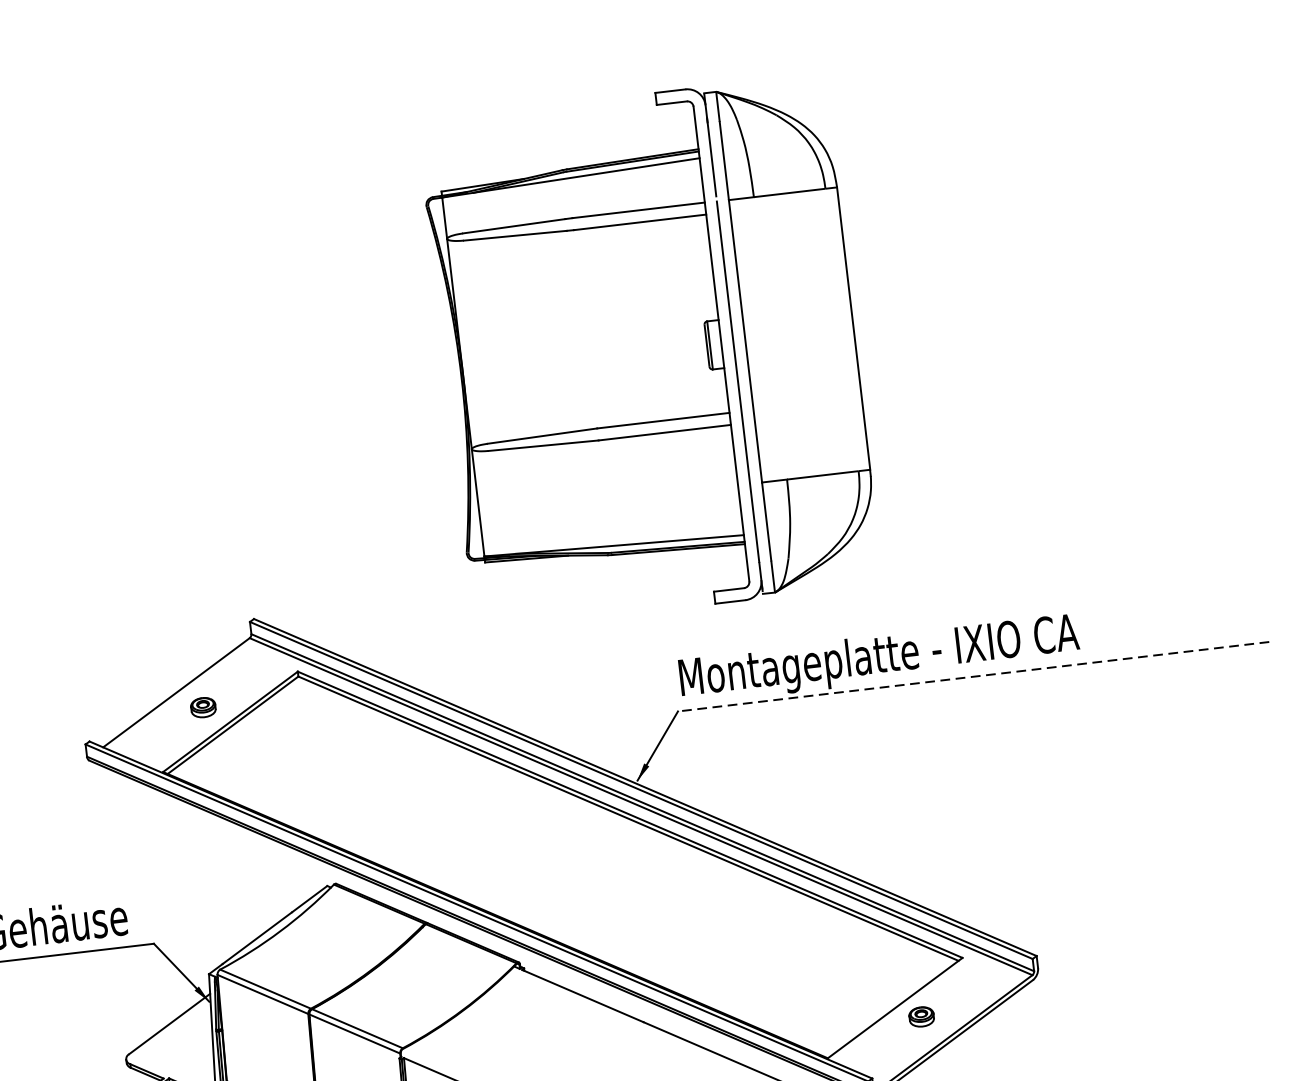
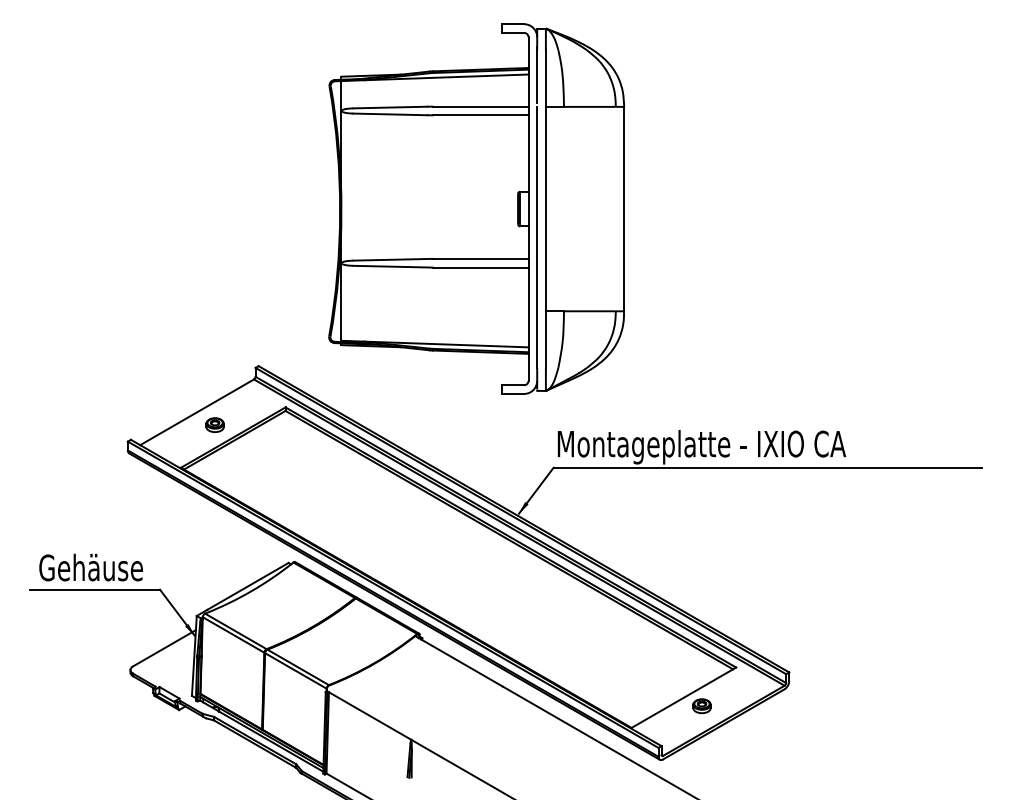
part: (649, 351) -> (476, 208), moved
line: (973, 676) -> (767, 467), dashed -> solid

